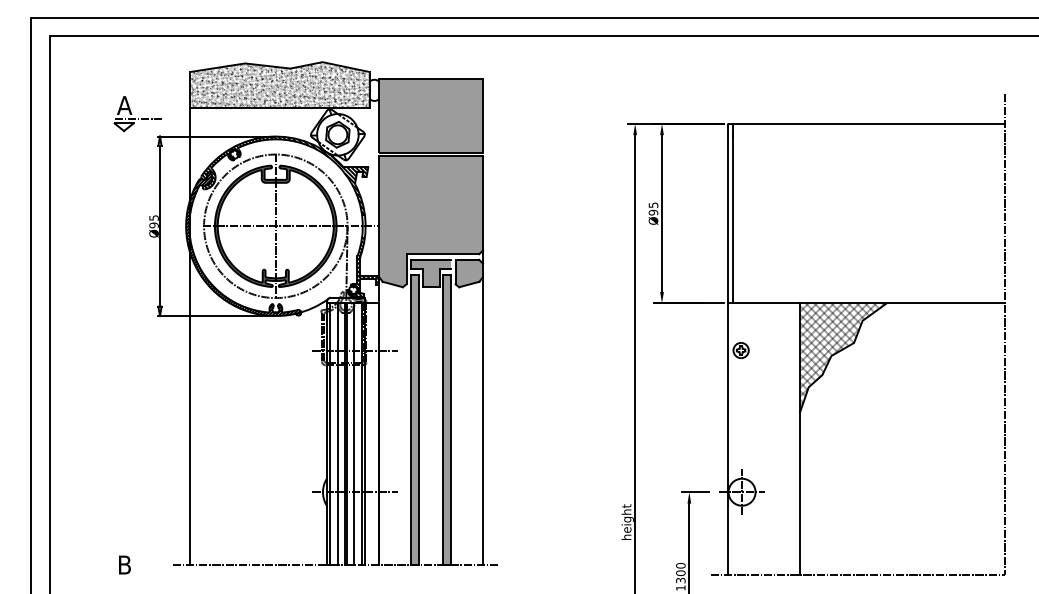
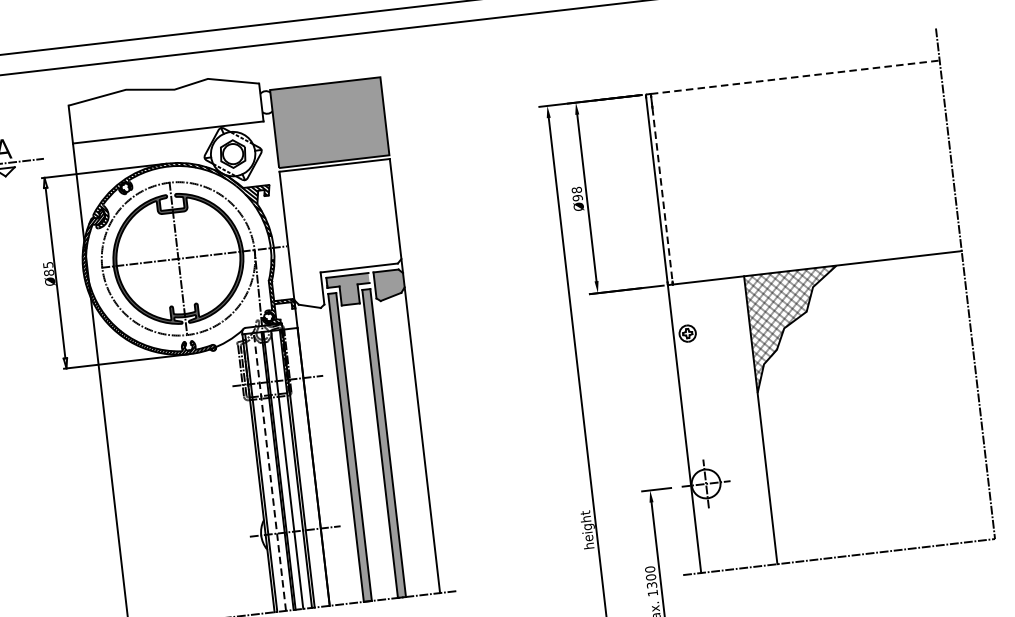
hatch: (279, 84) -> (164, 107), removed
line: (869, 123) -> (796, 76), solid -> dashed
text: (653, 205) -> (576, 190), Ø95 -> Ø98
line: (732, 218) -> (662, 194), solid -> dashed
fill: (431, 221) -> (343, 234), removed
text: (153, 225) -> (48, 273), Ø95 -> Ø85
line: (337, 434) -> (269, 472), solid -> dashed

